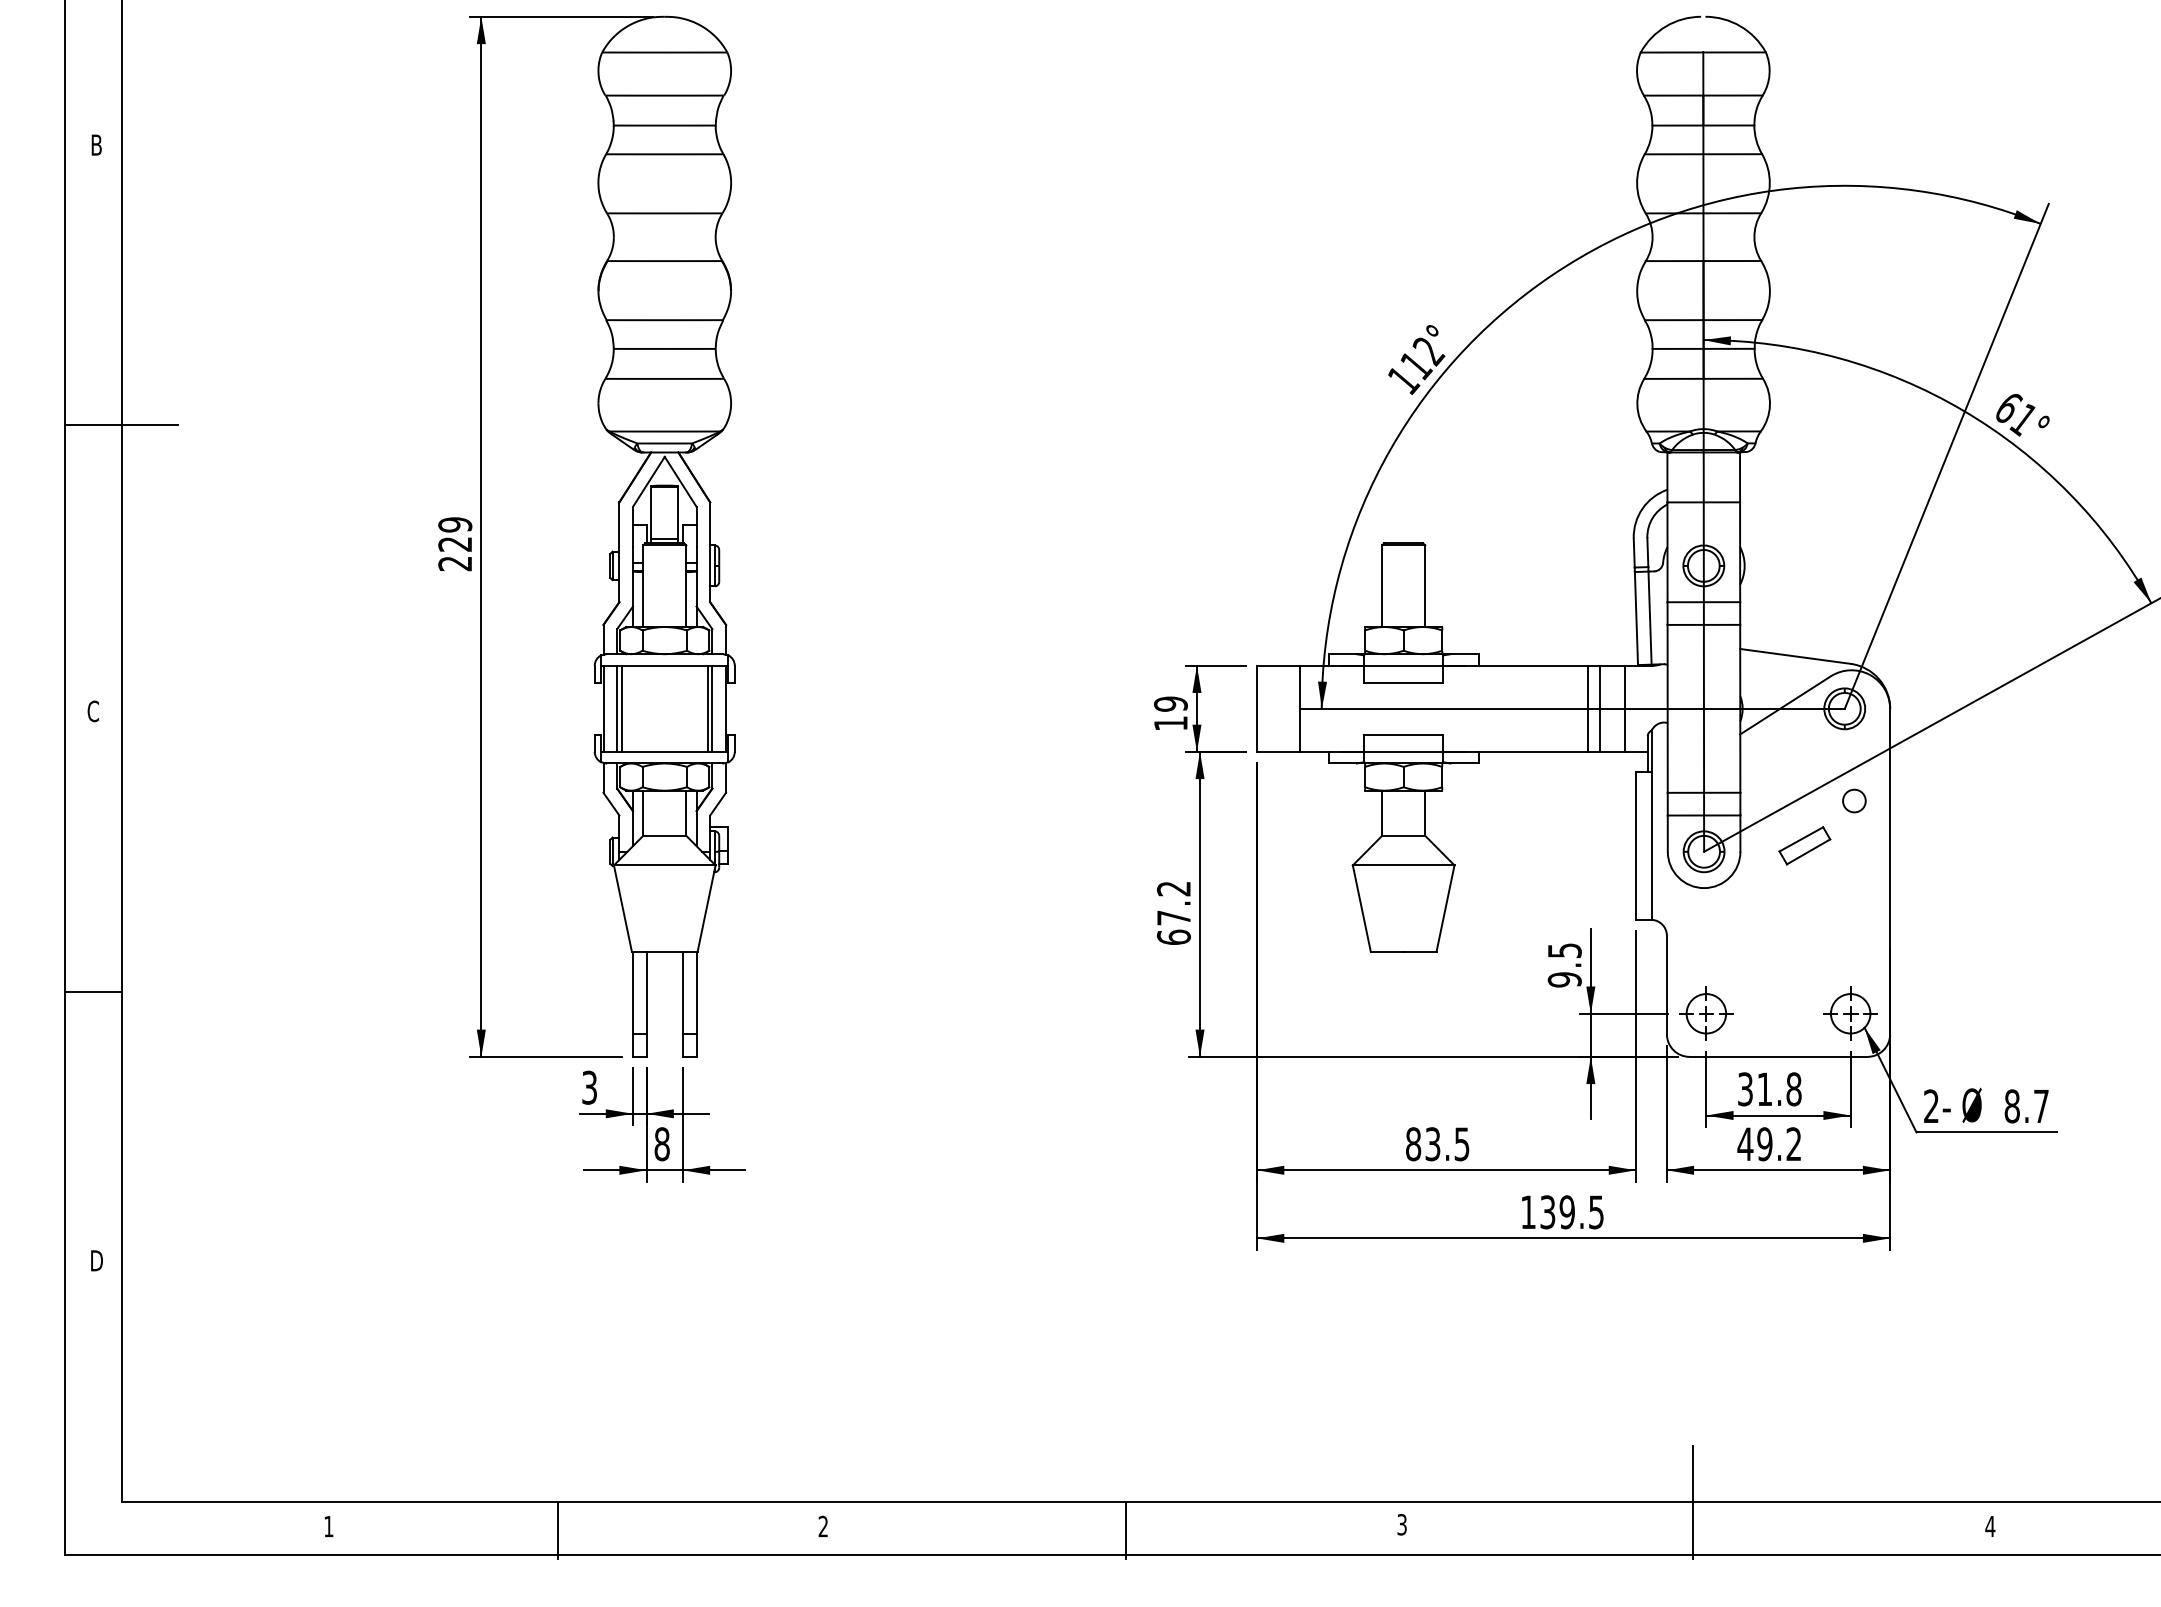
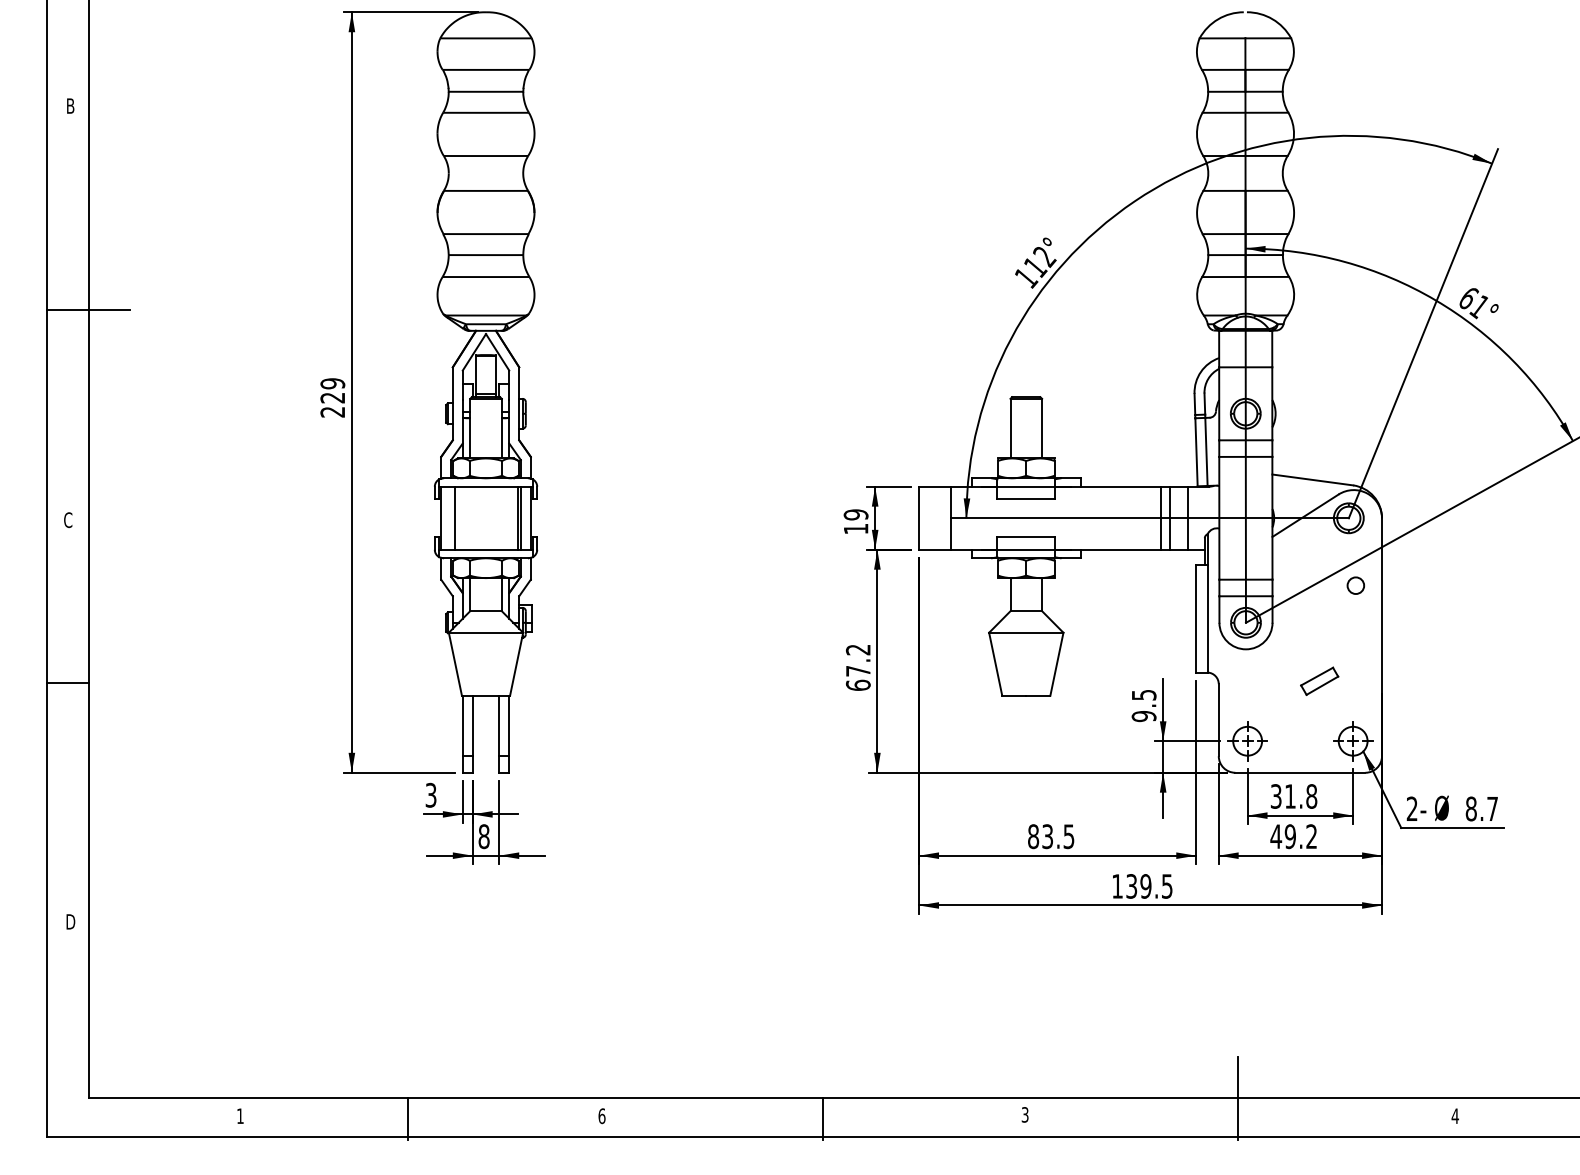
line: (617, 708) -> (451, 518), removed
part: (1804, 845) -> (1319, 681), moved
line: (92, 991) -> (67, 682), moved
text: (823, 1526) -> (602, 1116), 2 -> 6

